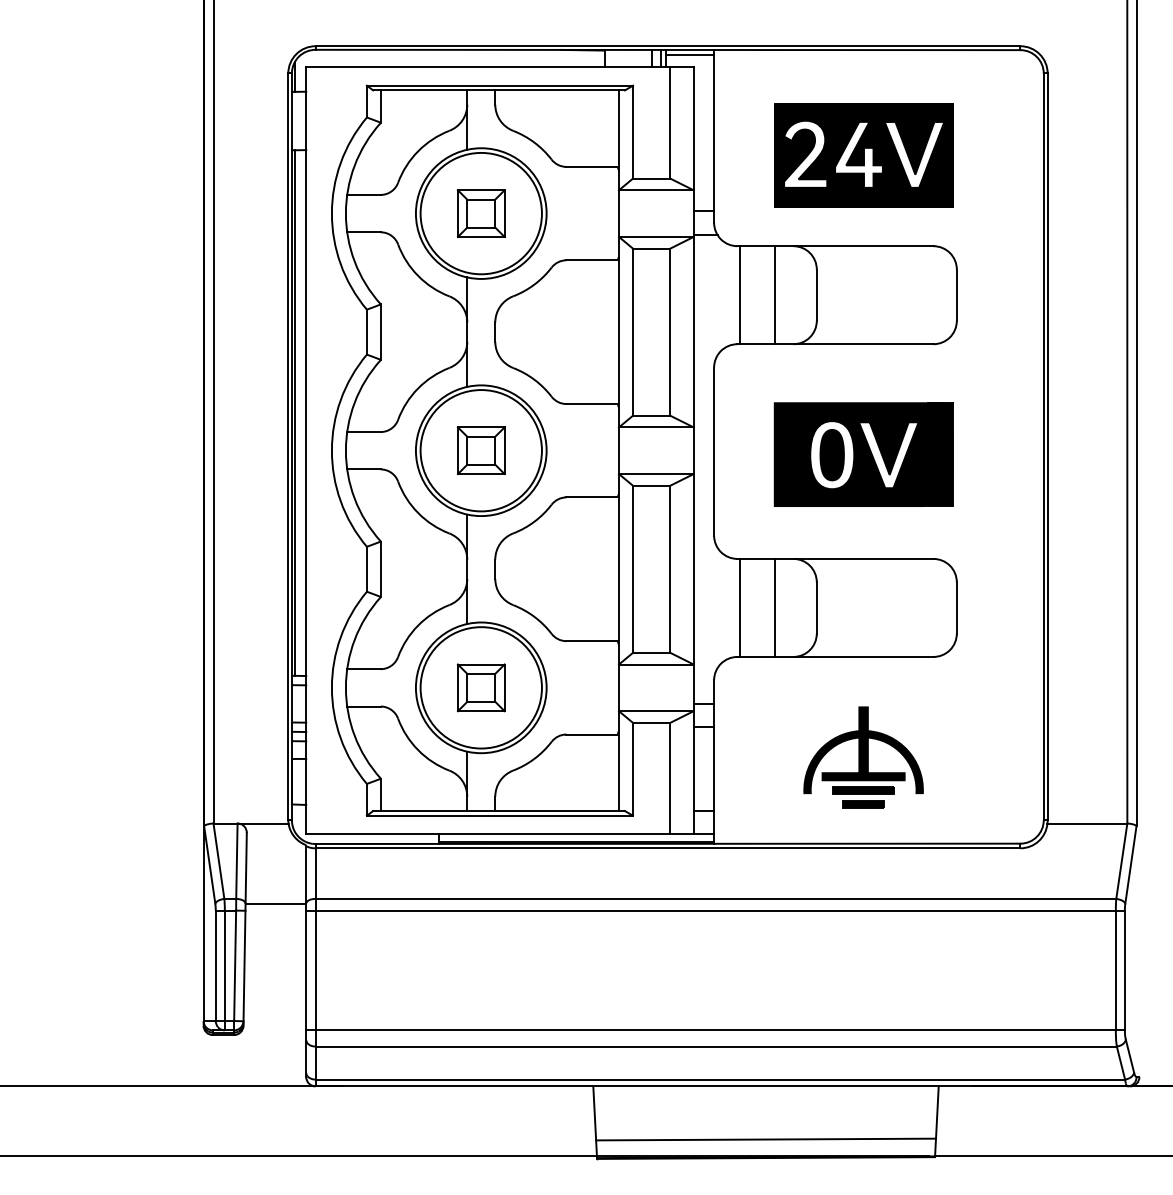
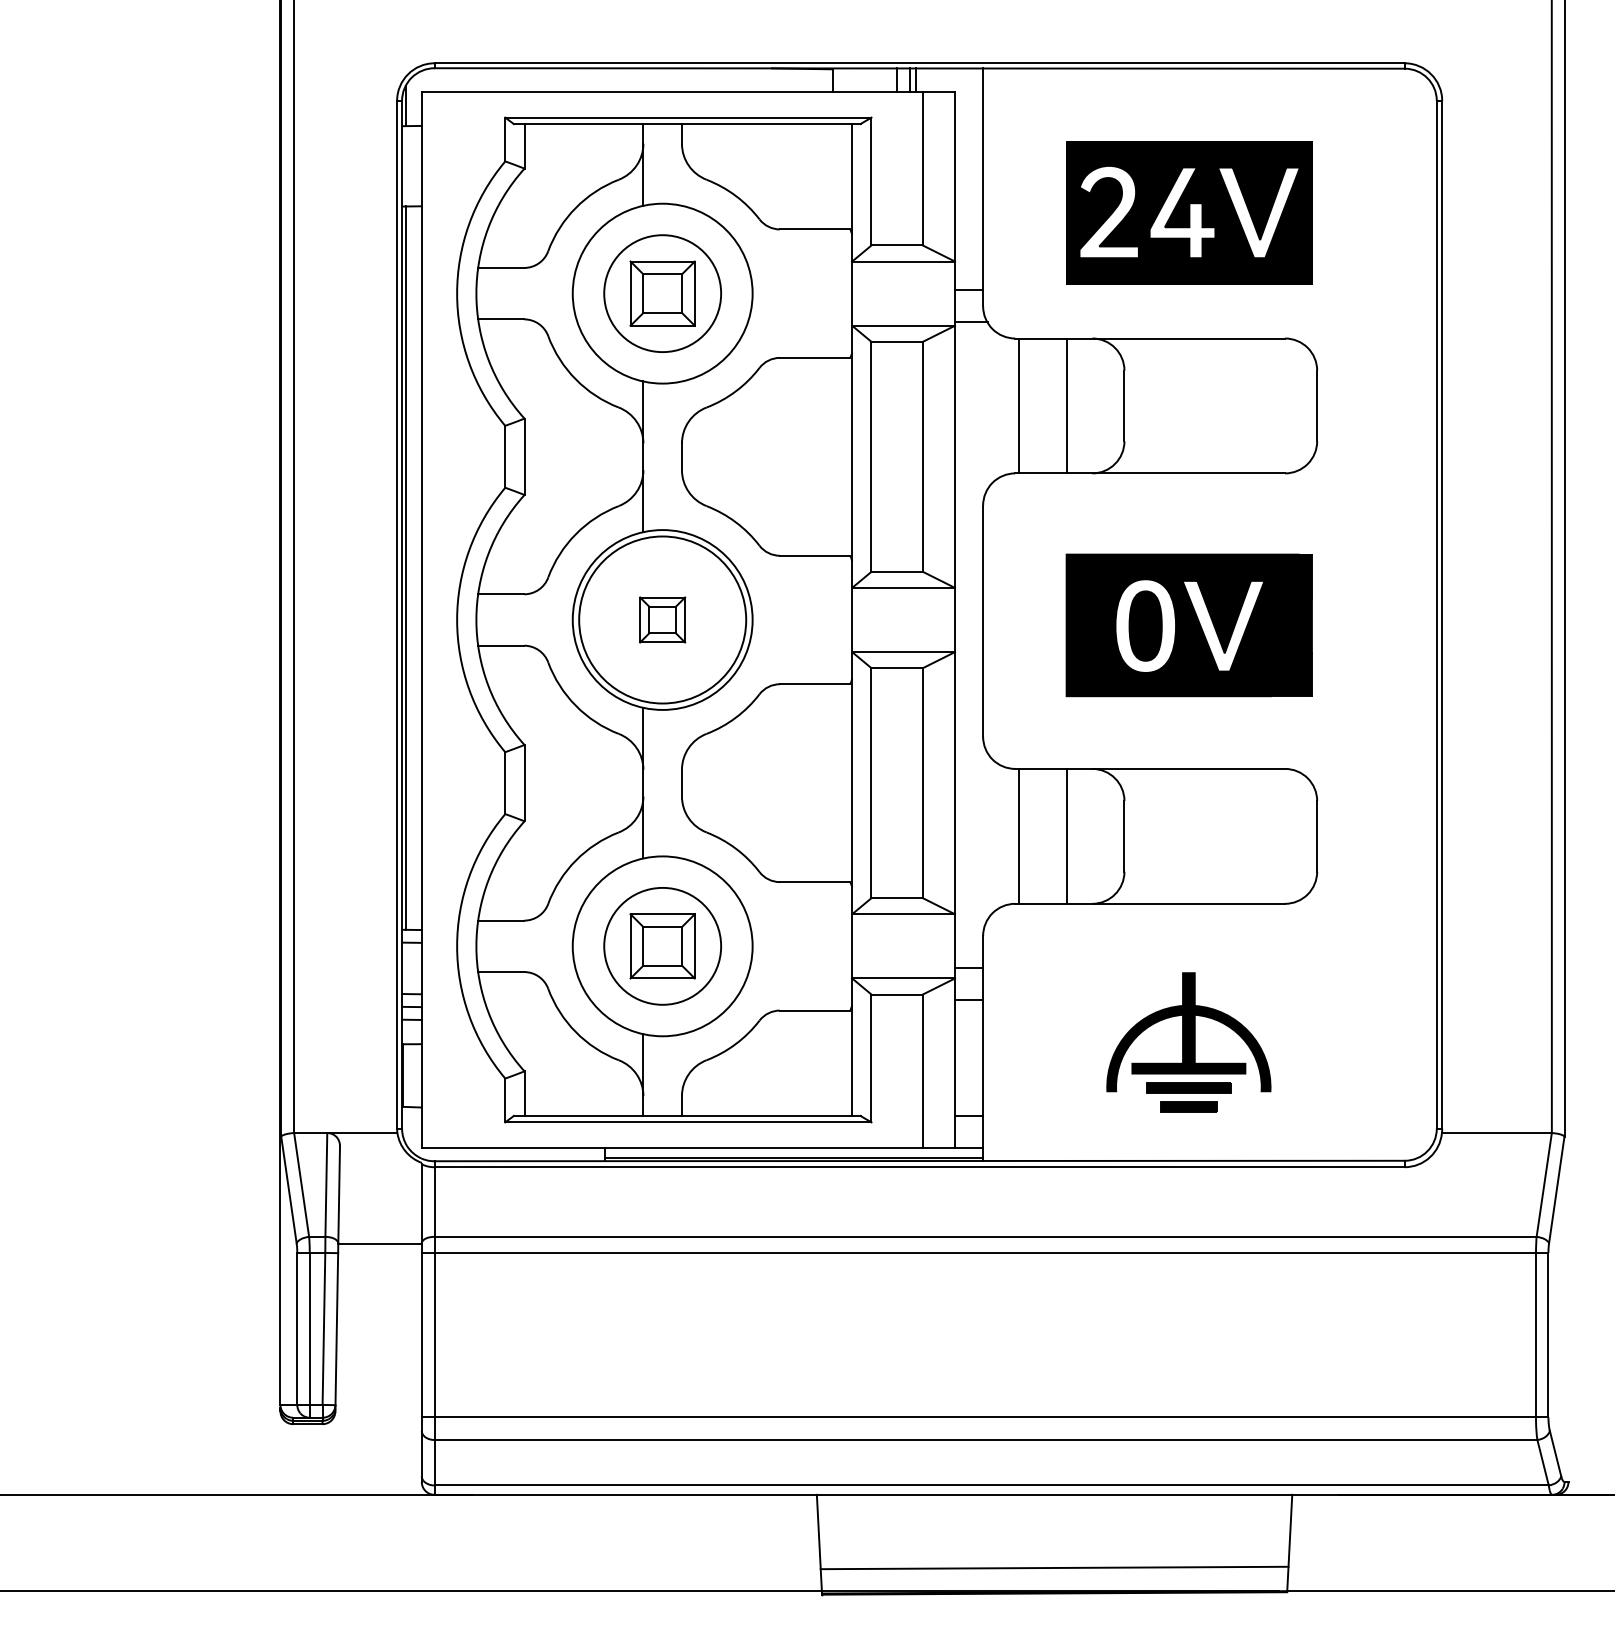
line: (689, 55) -> (949, 75), removed
circle: (481, 213) -> (662, 293), size x0.7
part: (481, 450) -> (662, 619), size x0.7
circle: (481, 687) -> (662, 945), size x0.7

